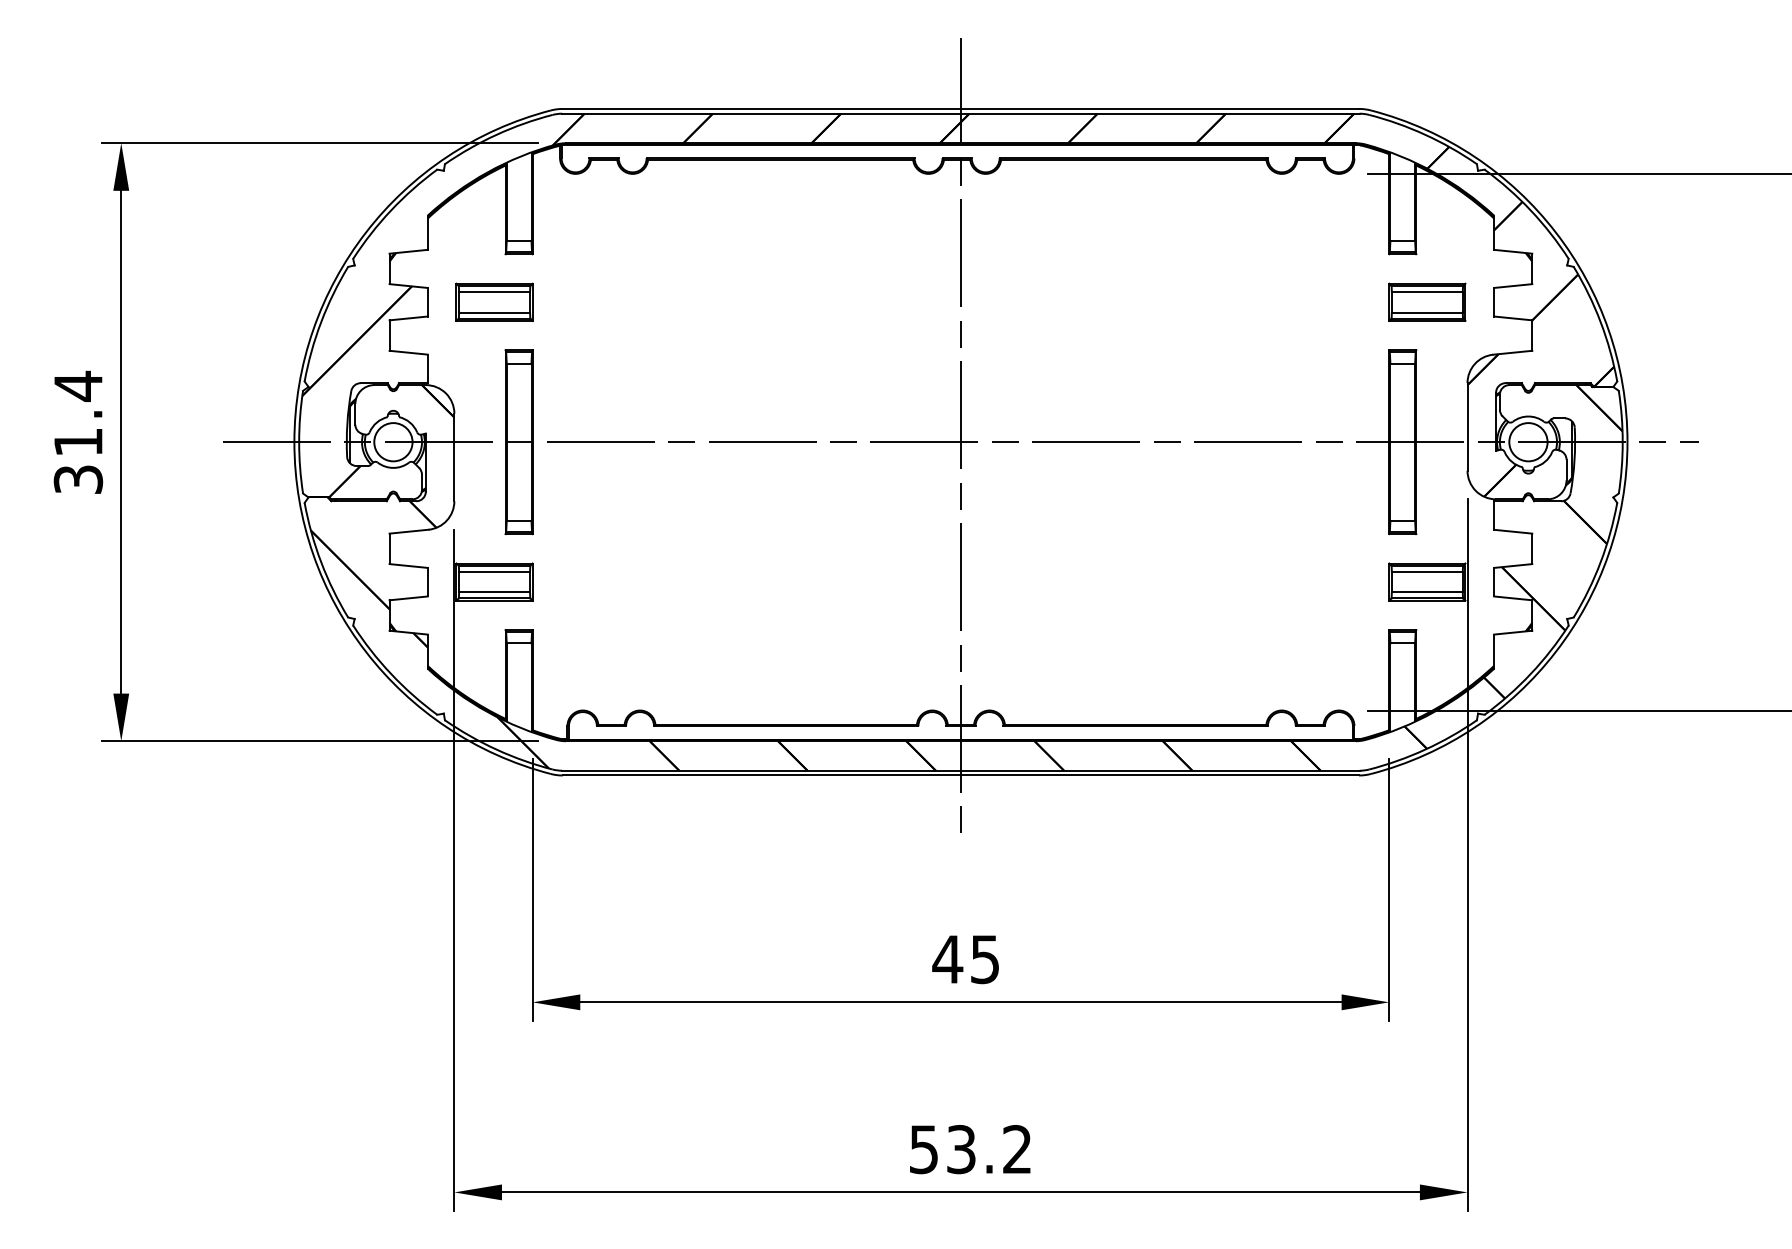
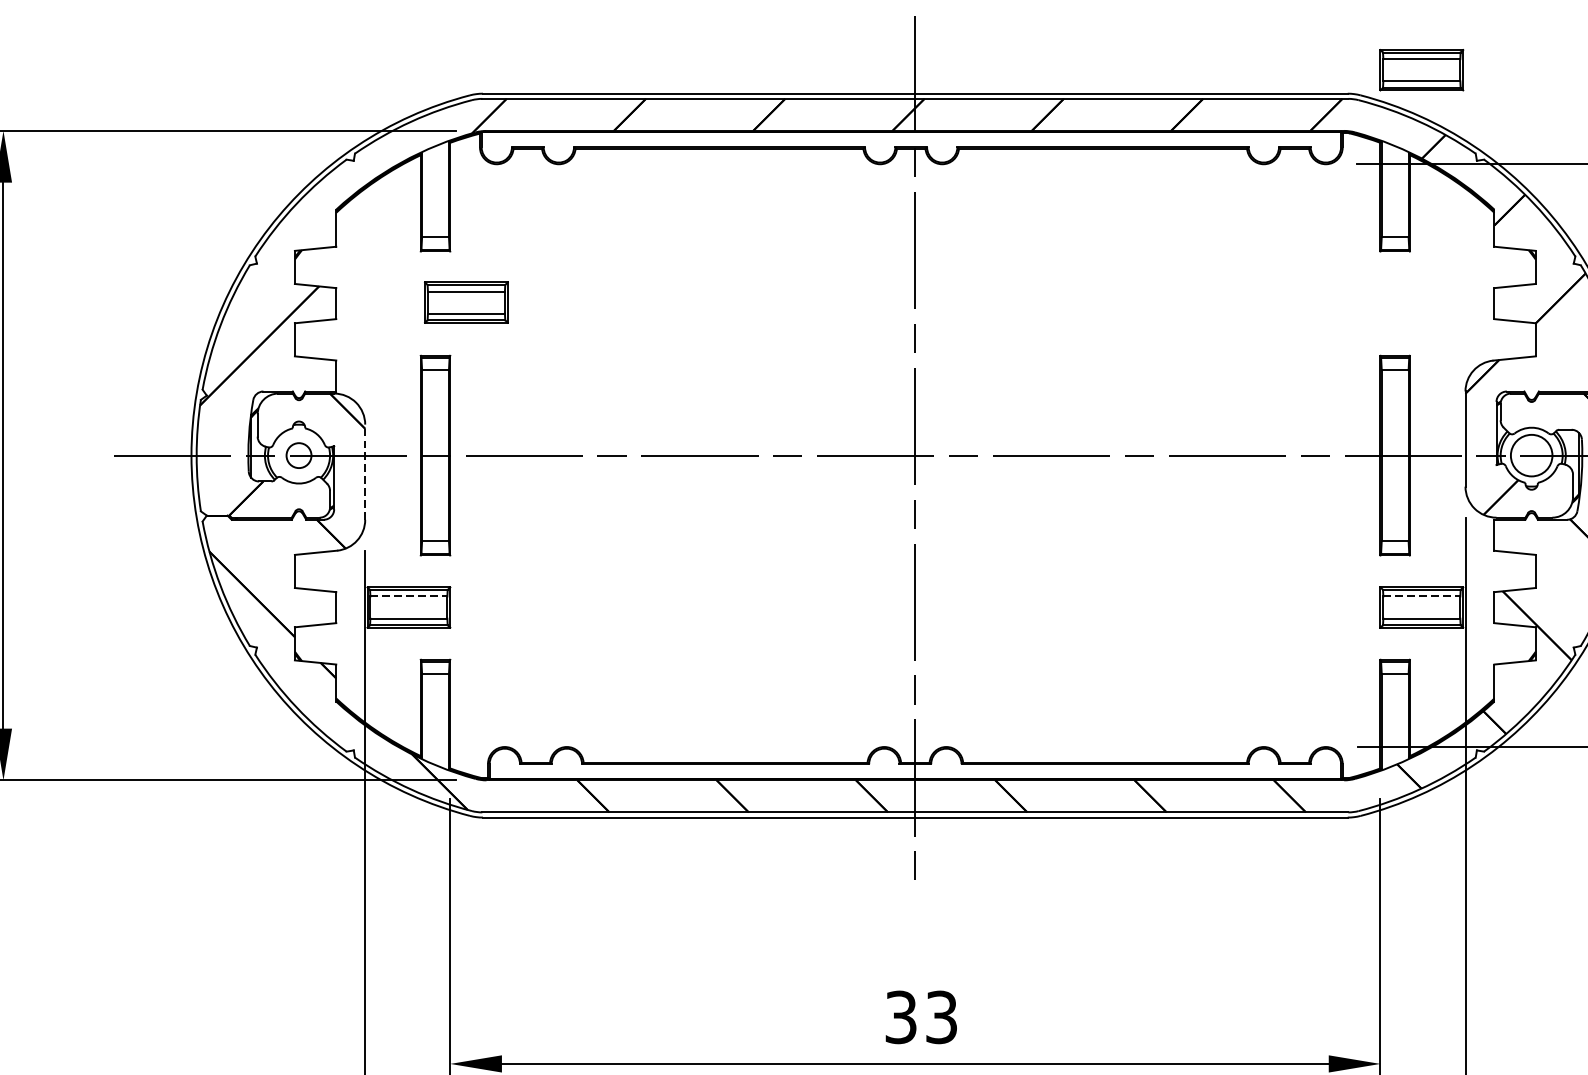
part: (494, 301) -> (466, 301), moved
part: (1427, 301) -> (1422, 69), moved
circle: (393, 442) -> (299, 455), size x0.6
line: (454, 457) -> (365, 472), solid -> dashed
line: (495, 571) -> (409, 596), solid -> dashed
line: (1427, 571) -> (1422, 596), solid -> dashed
text: (965, 959) -> (920, 1017), 45 -> 33

